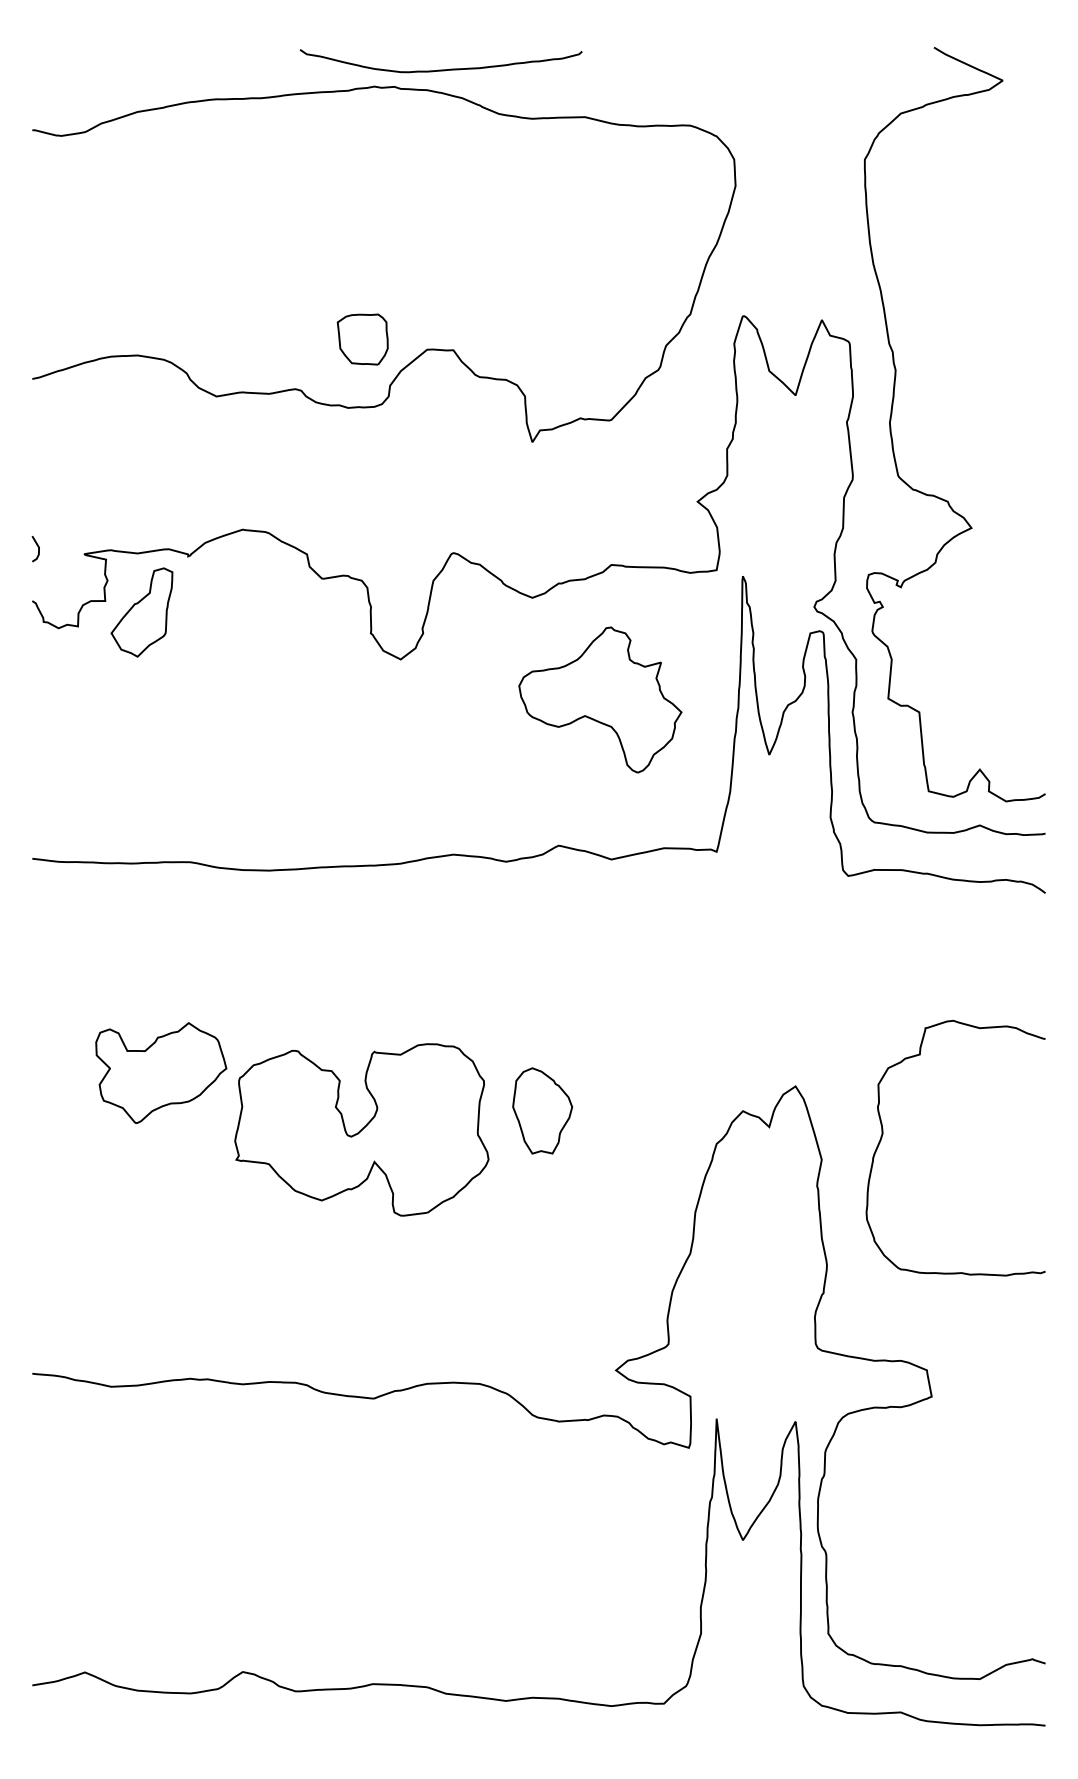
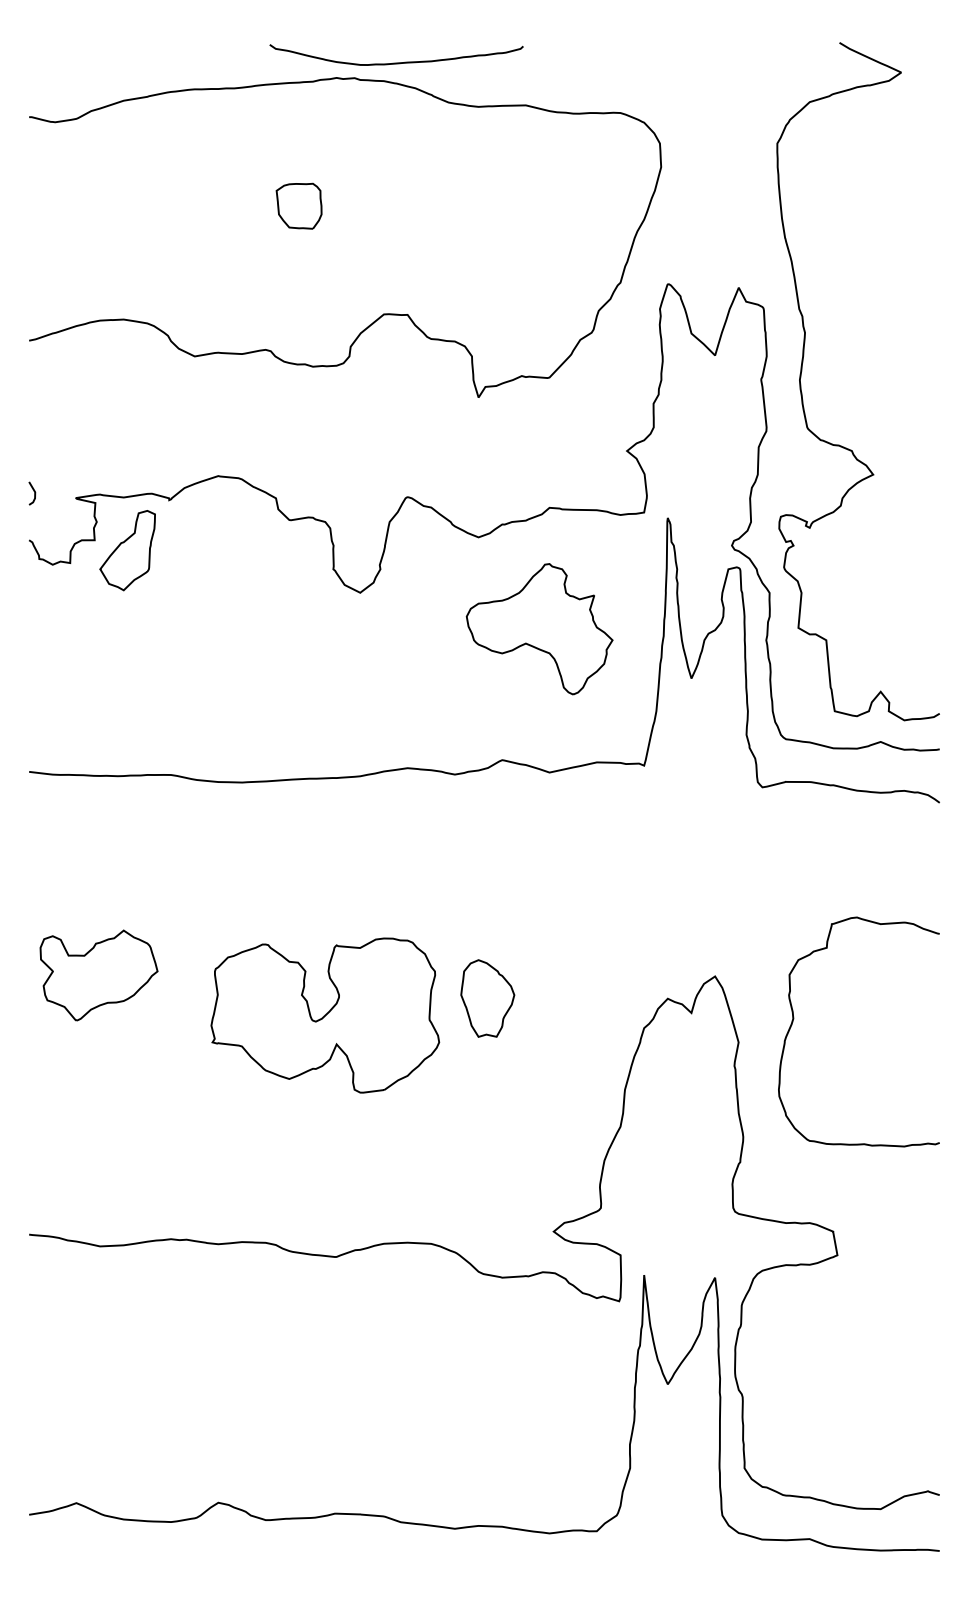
part: (362, 338) -> (298, 205), moved
part: (160, 1073) -> (98, 975), moved

